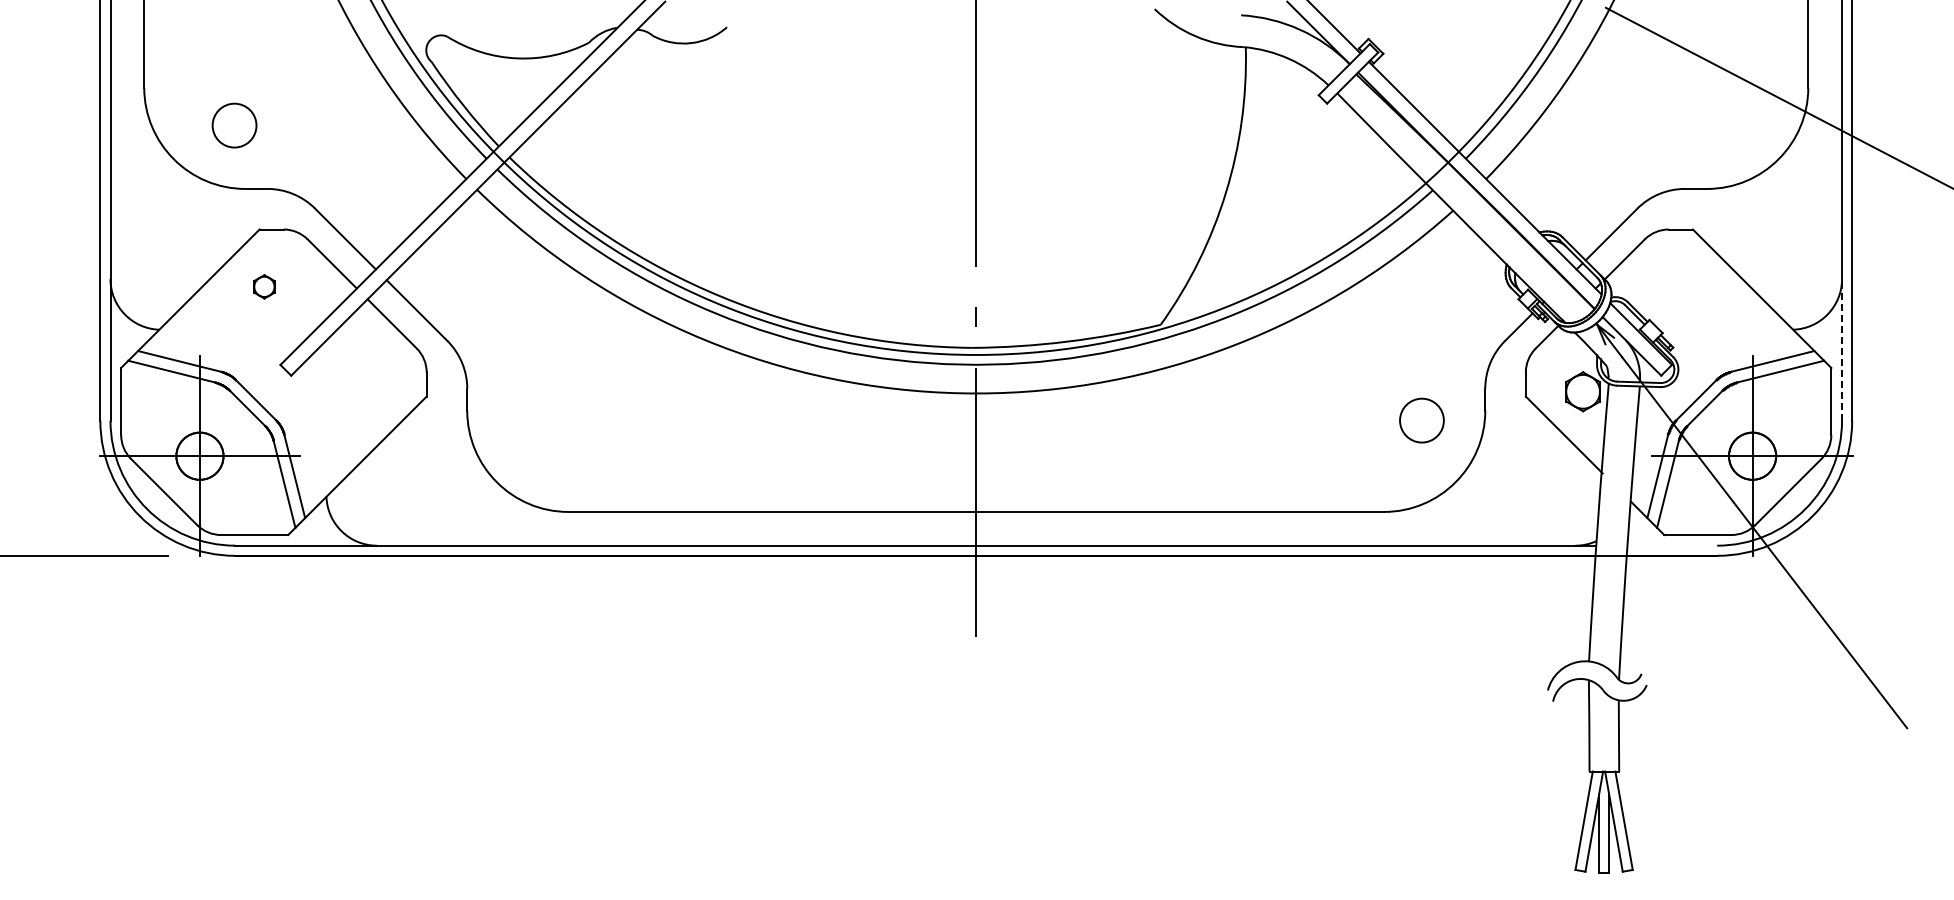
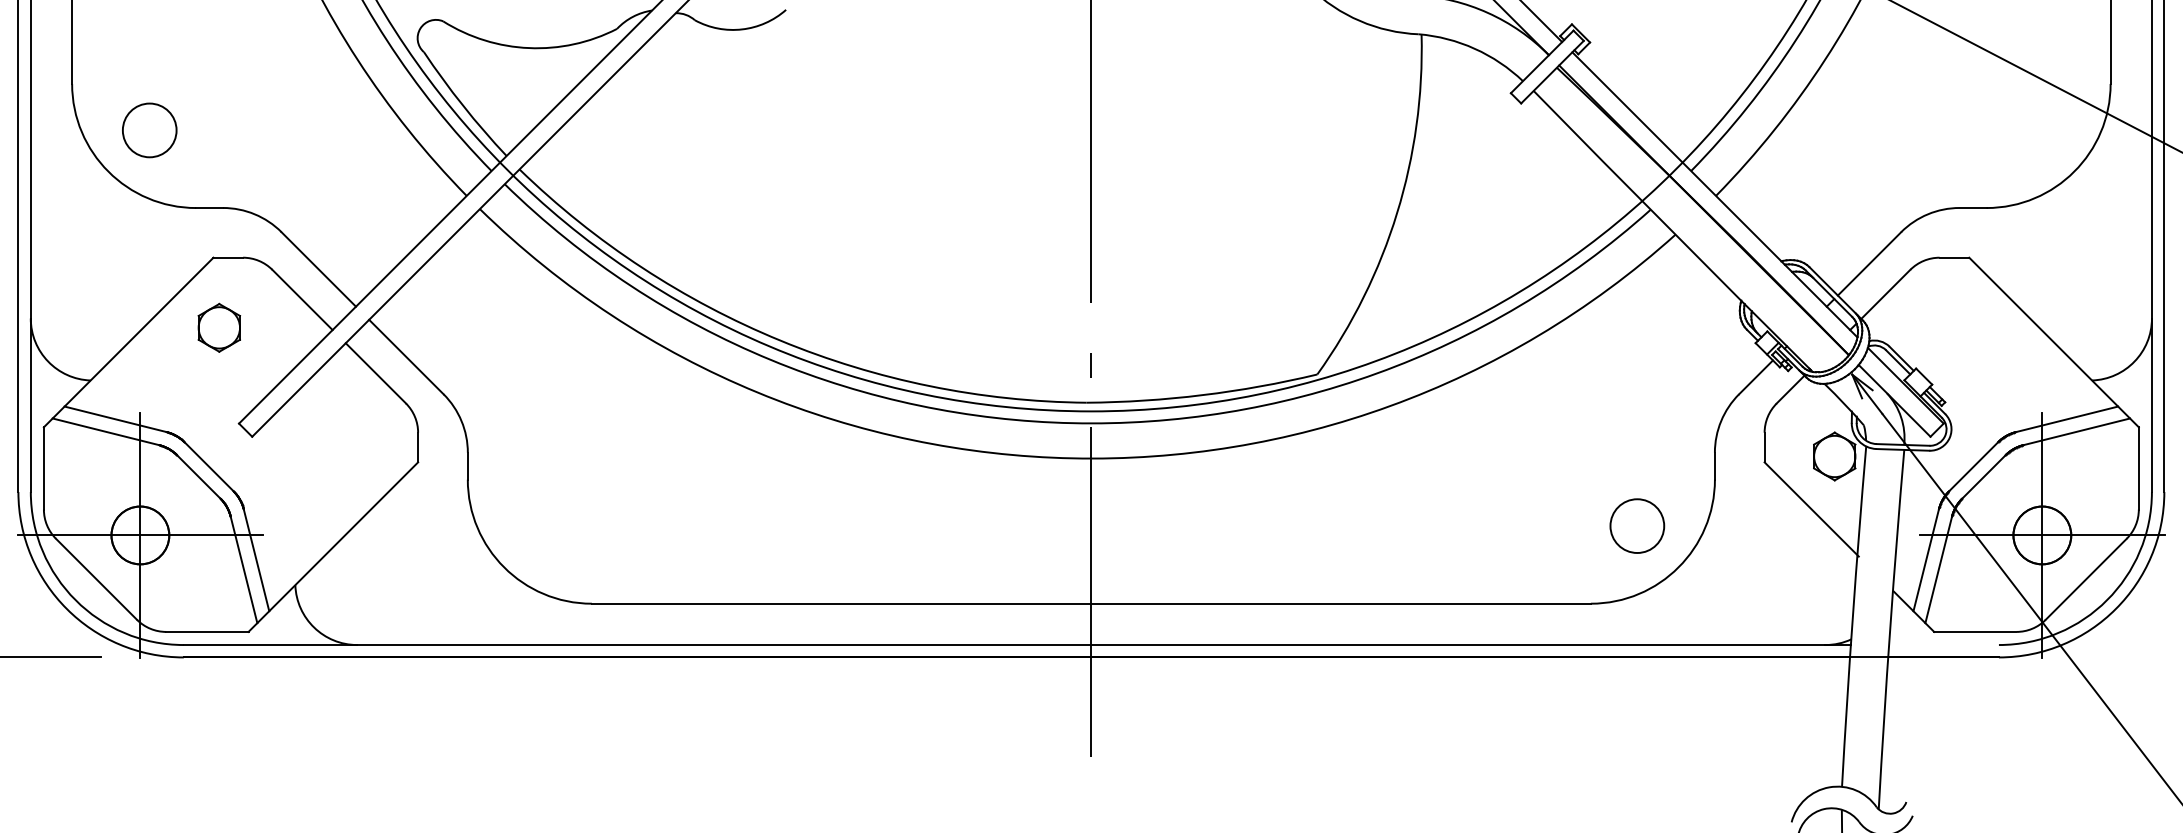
circle: (234, 125) -> (149, 130), moved
part: (264, 286) -> (219, 327), size x1.67
line: (1842, 349) -> (2152, 404), dashed -> solid
circle: (1421, 420) -> (1636, 525), moved

